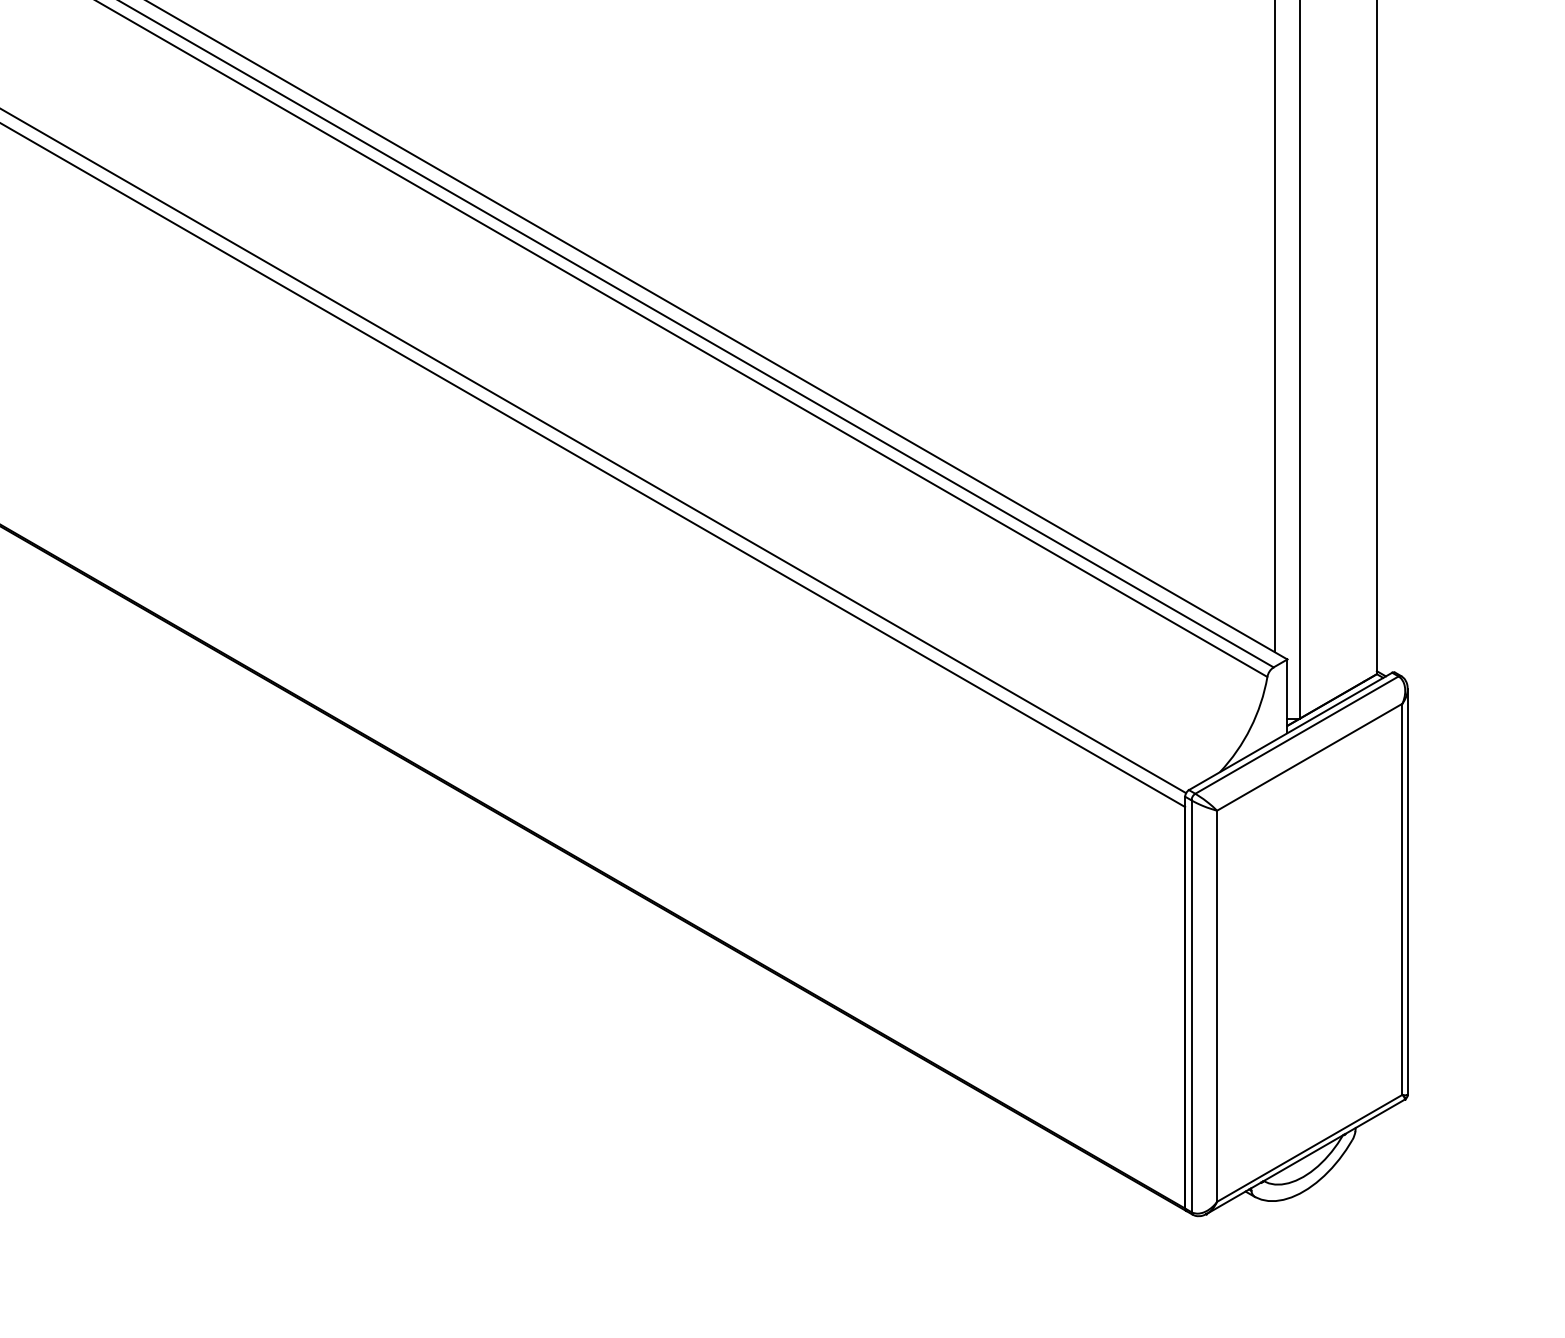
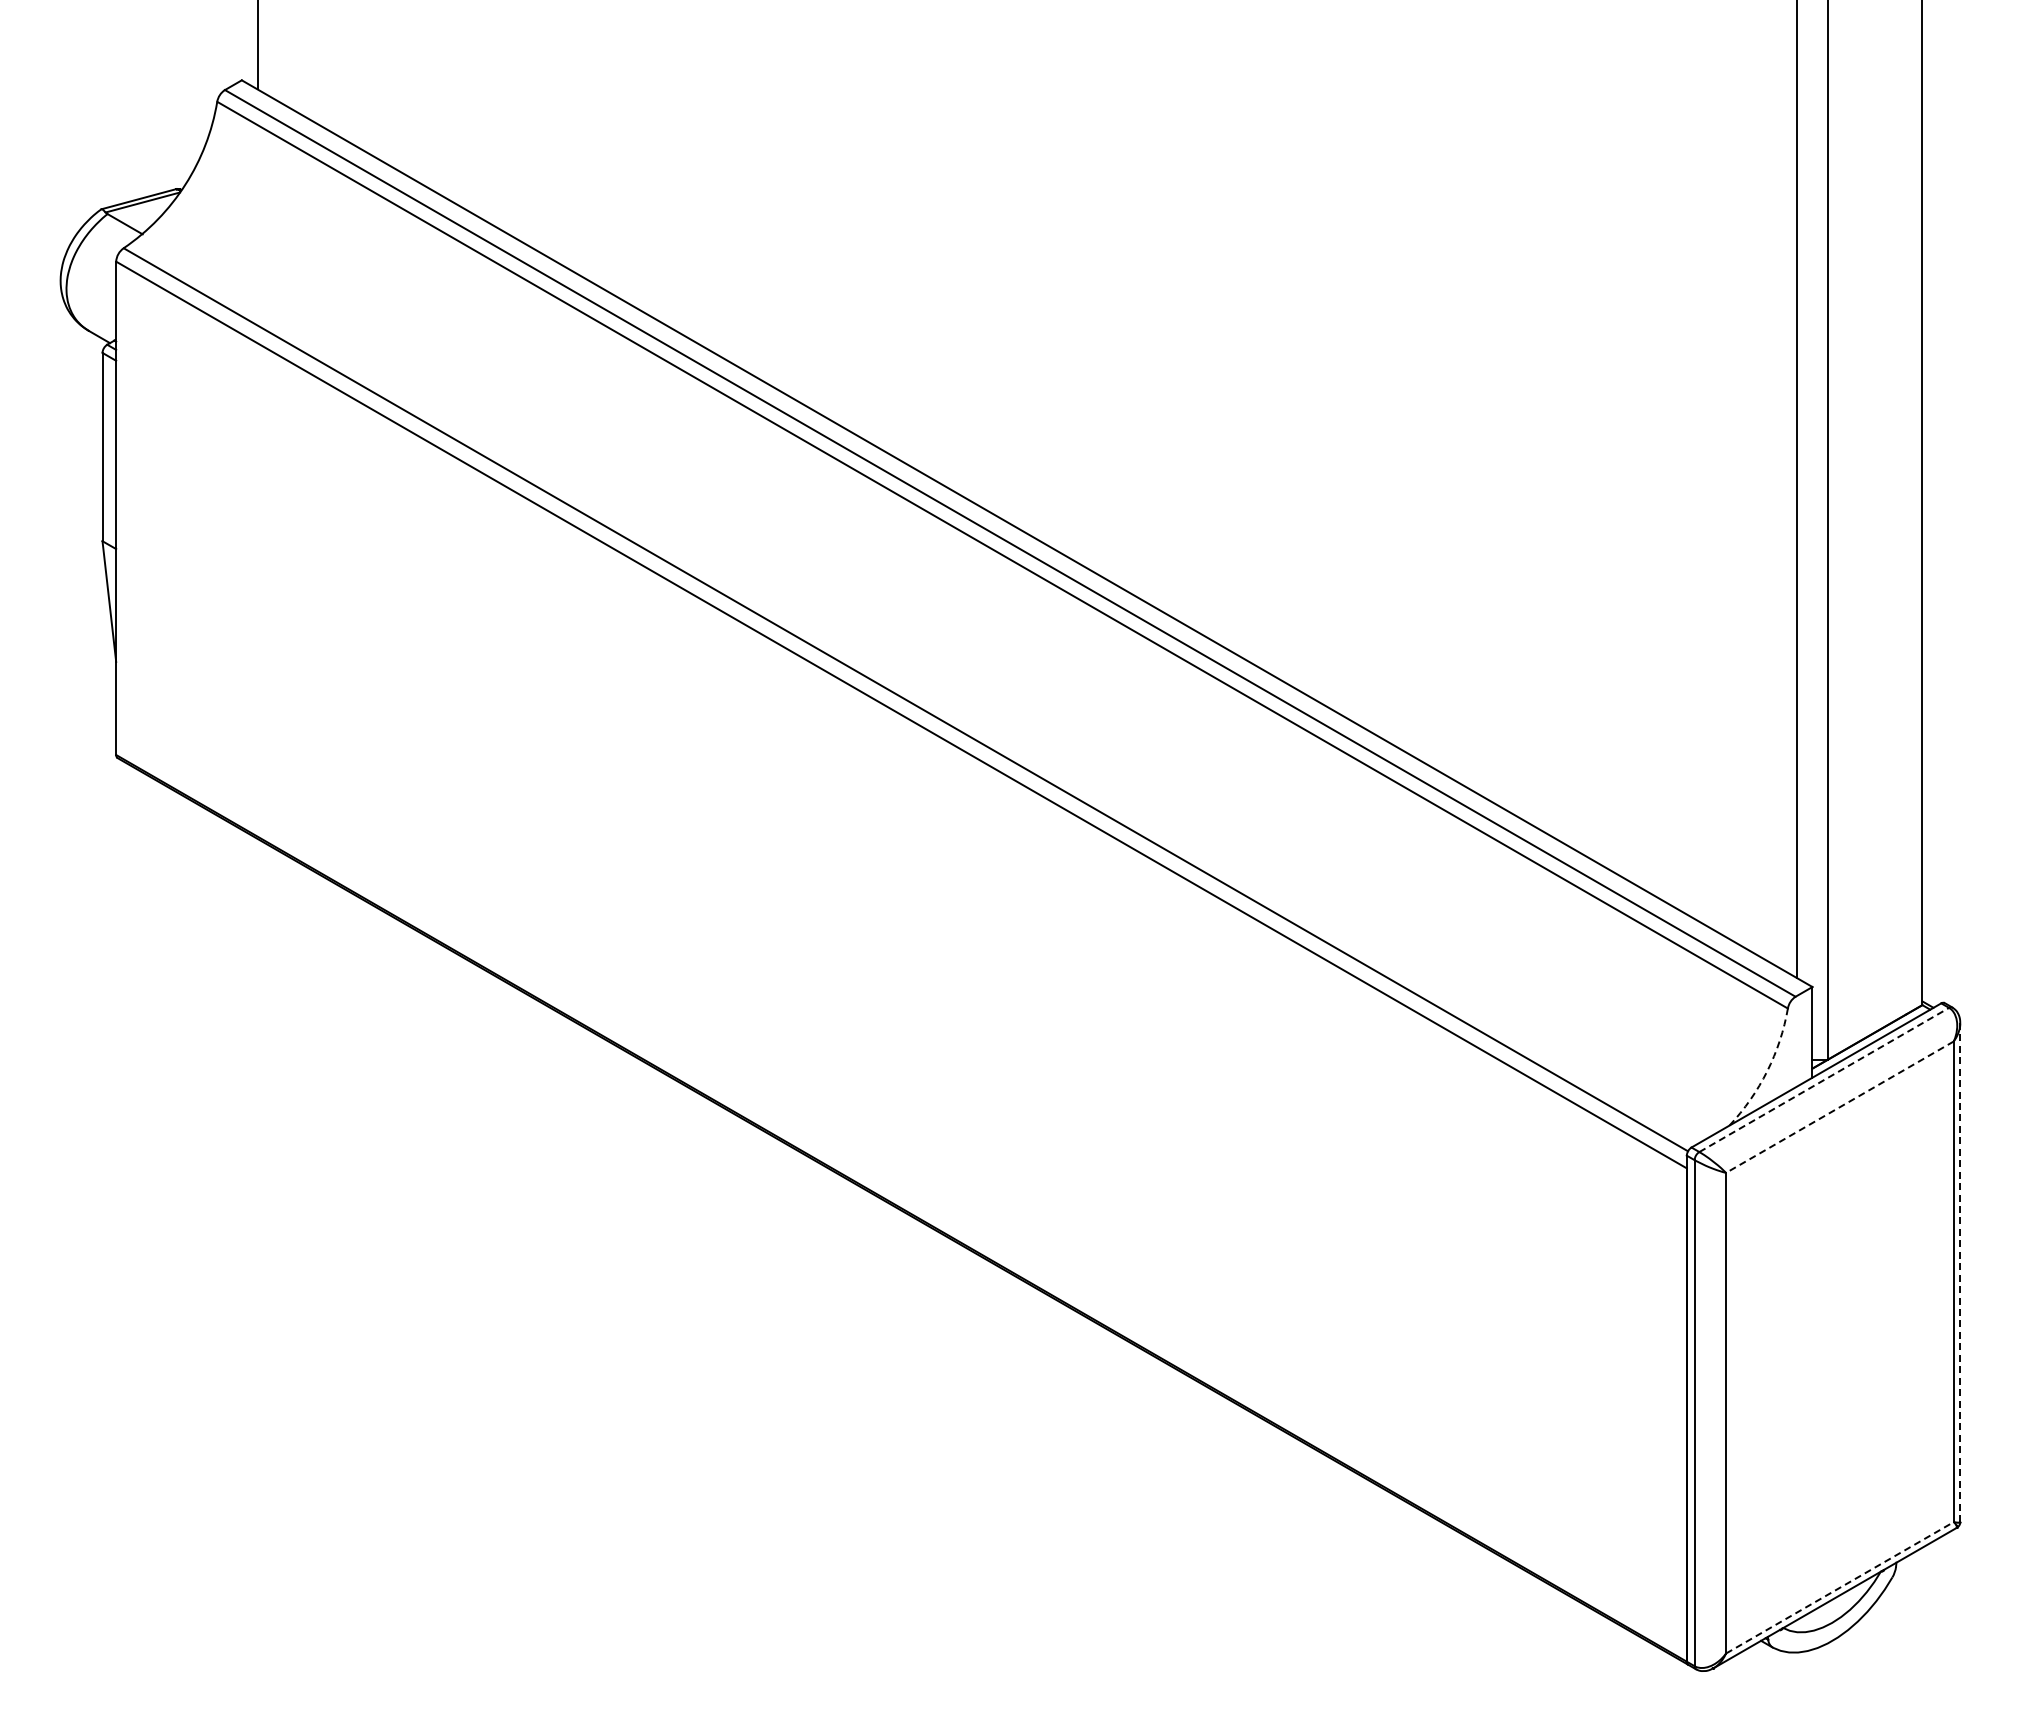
arc: (1250, 728) -> (1767, 1071), solid -> dashed
line: (1297, 734) -> (1824, 1079), solid -> dashed
line: (1309, 757) -> (1839, 1107), solid -> dashed
line: (1407, 891) -> (1960, 1272), solid -> dashed
line: (1310, 1148) -> (1840, 1587), solid -> dashed

